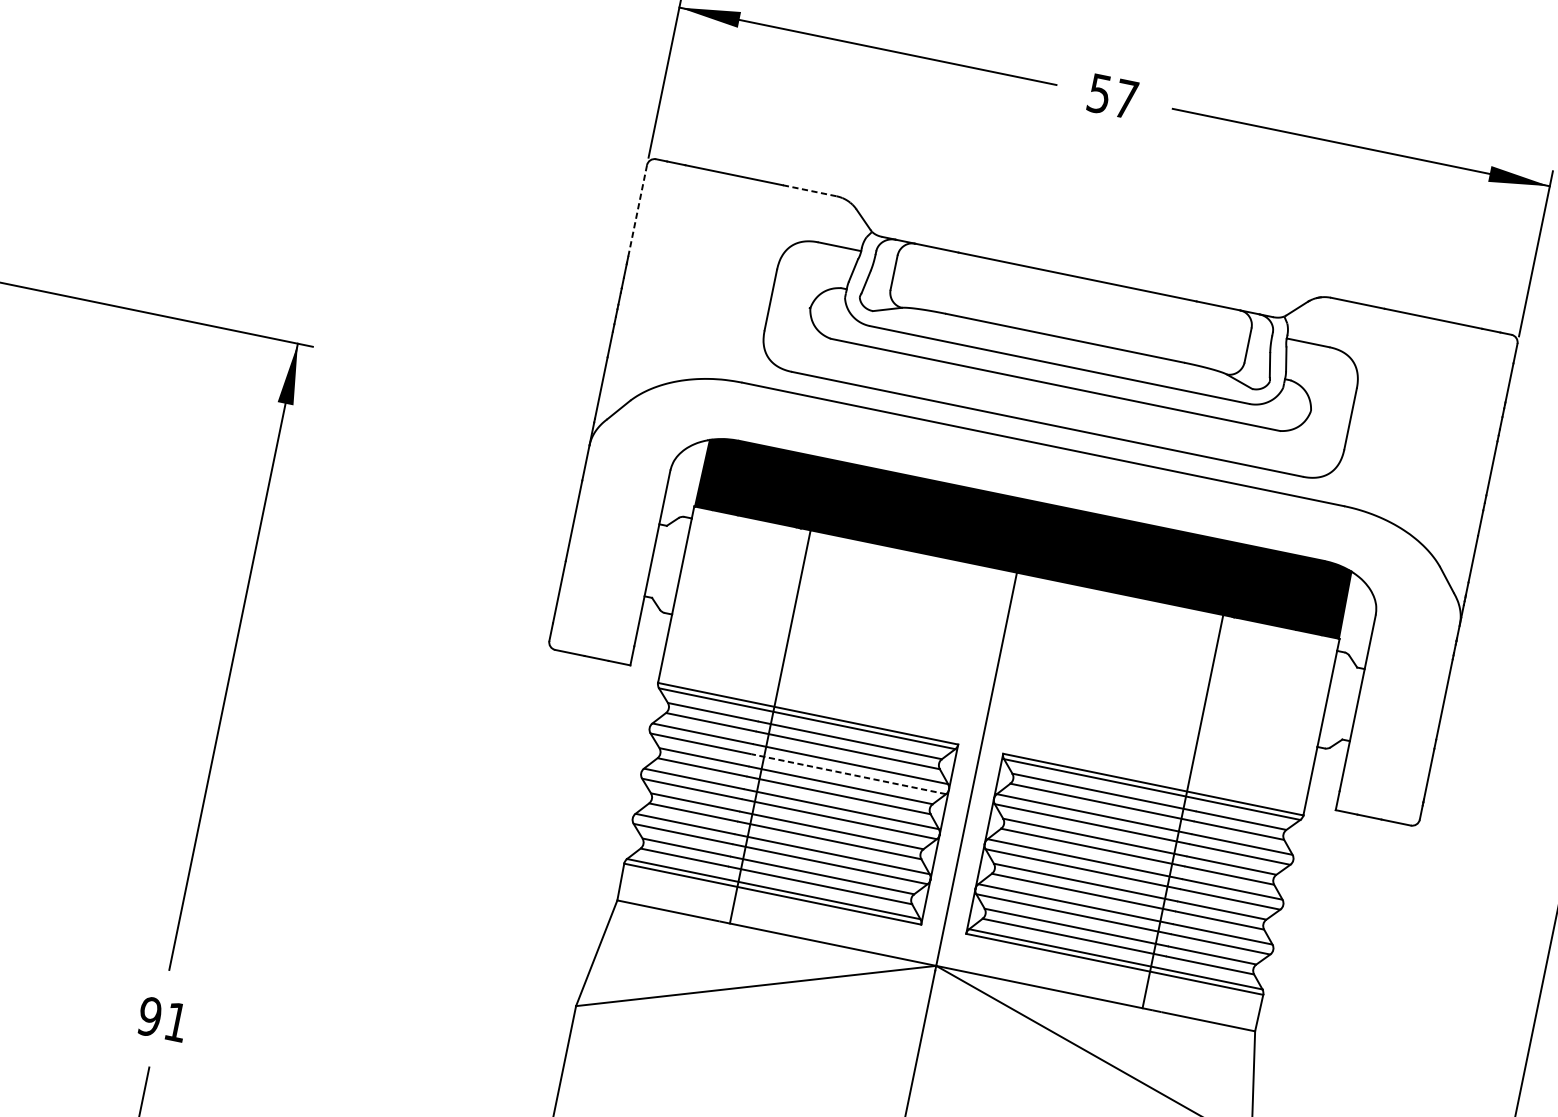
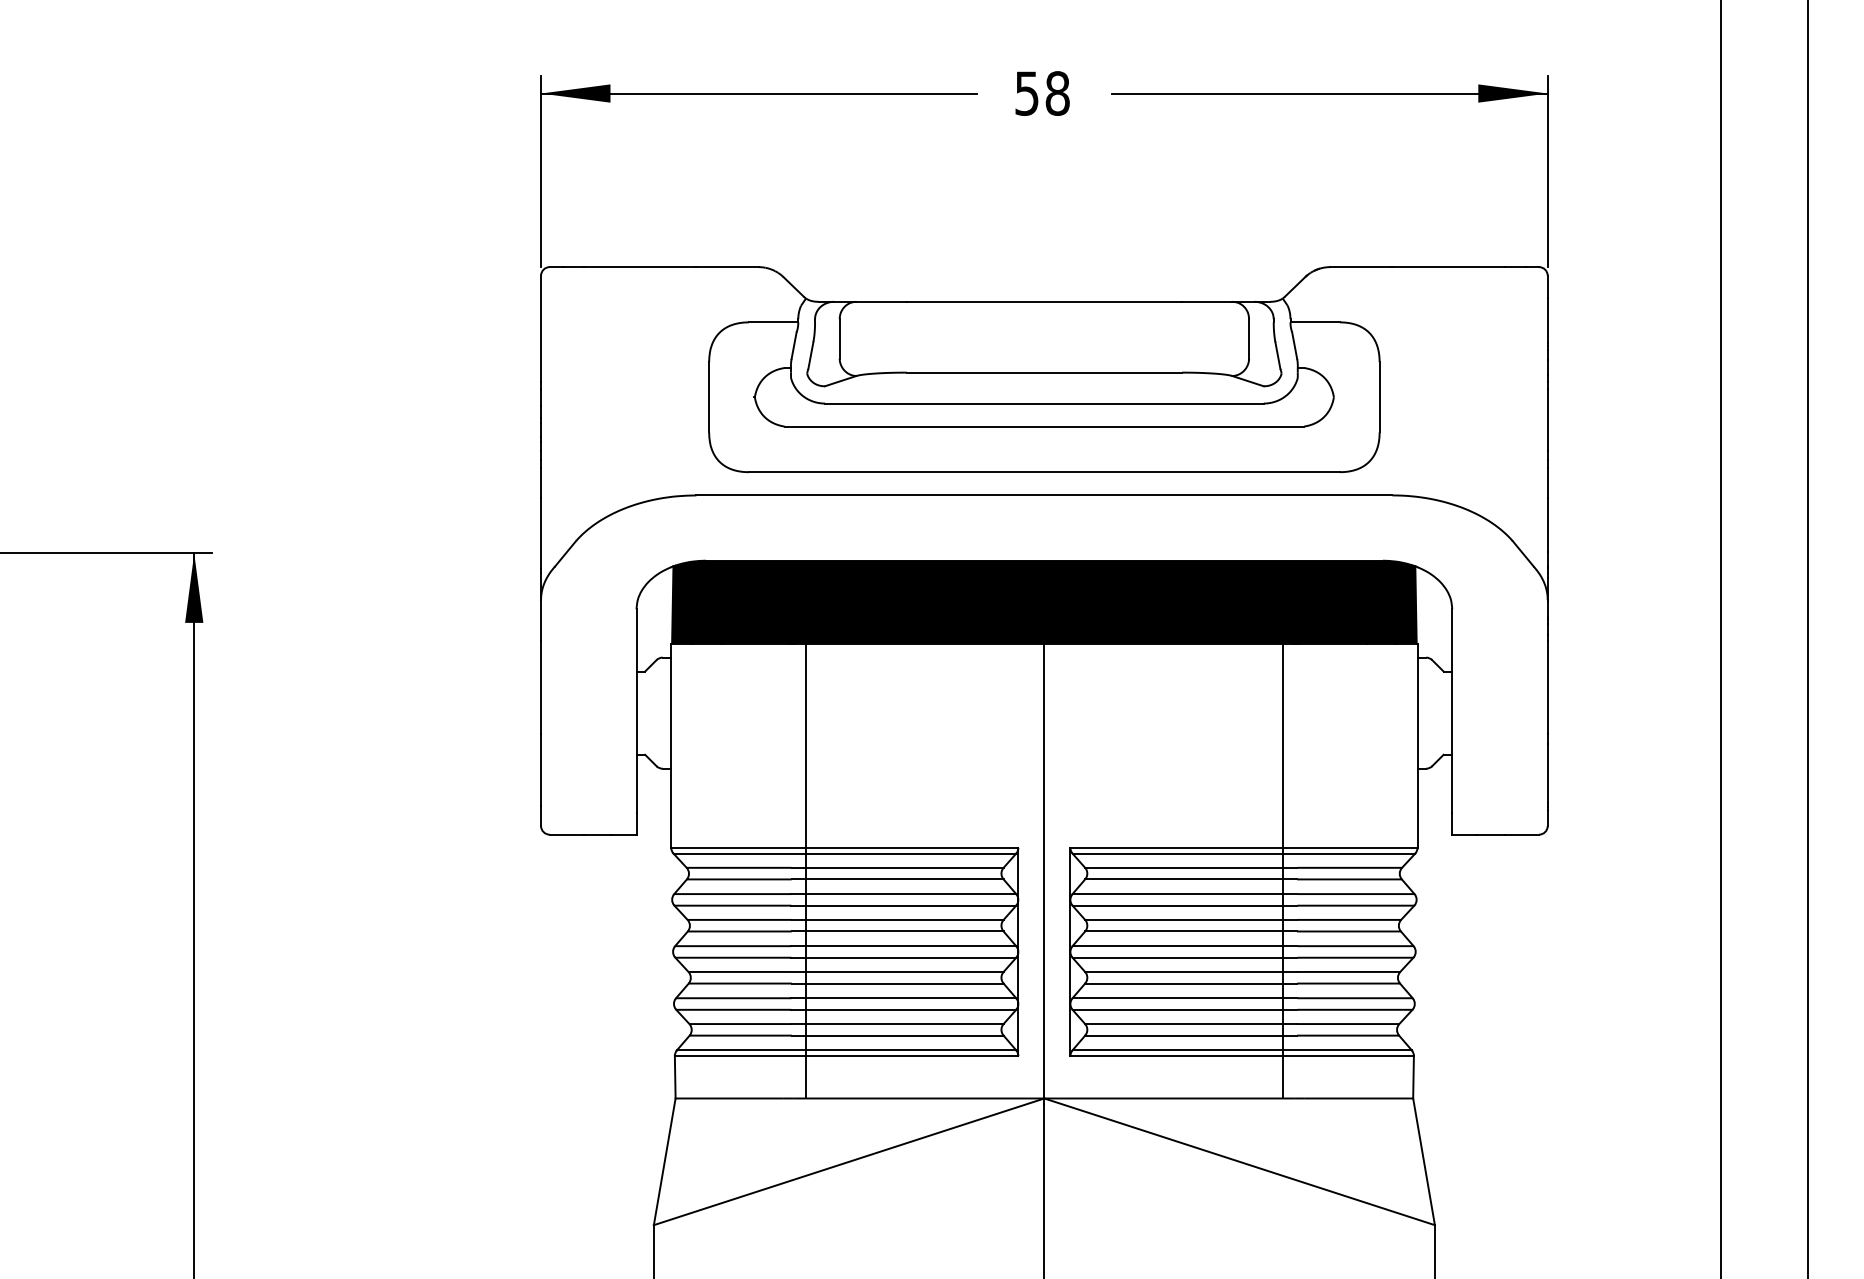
text: (1125, 99) -> (1057, 93), 57 -> 58
line: (809, 191) -> (727, 267), dashed -> solid
line: (638, 210) -> (541, 328), dashed -> solid
line: (848, 774) -> (903, 905), dashed -> solid

